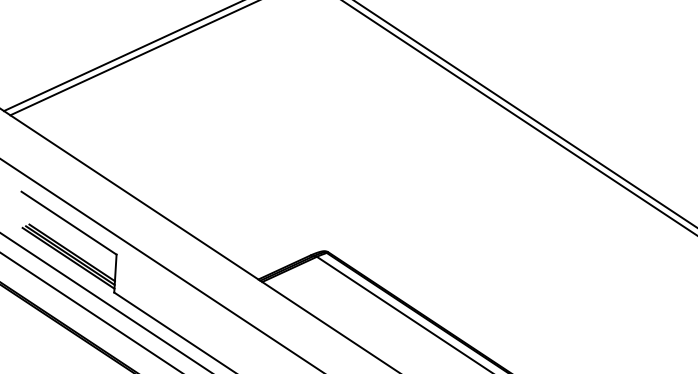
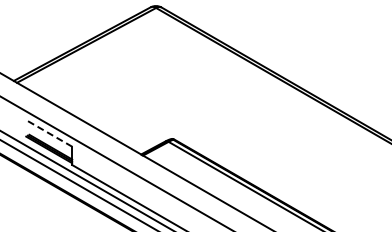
line: (69, 222) -> (48, 132), solid -> dashed

